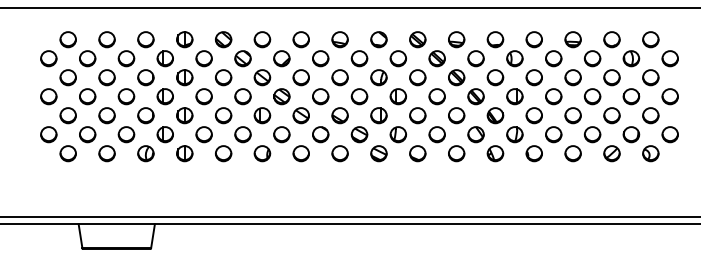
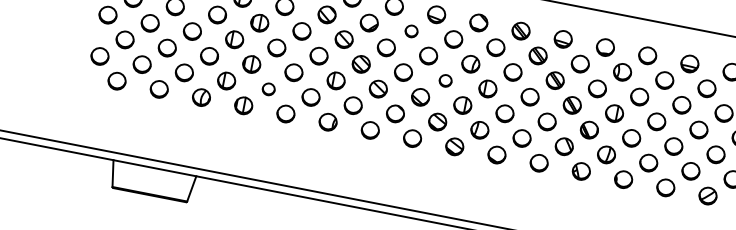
part: (320, 58) -> (411, 31), size x0.7
part: (359, 96) -> (445, 80), size x0.7
part: (203, 134) -> (268, 88), size x0.7

